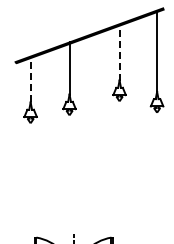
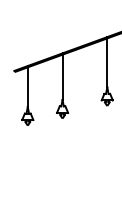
line: (119, 51) -> (107, 61), dashed -> solid
line: (30, 79) -> (27, 86), dashed -> solid

